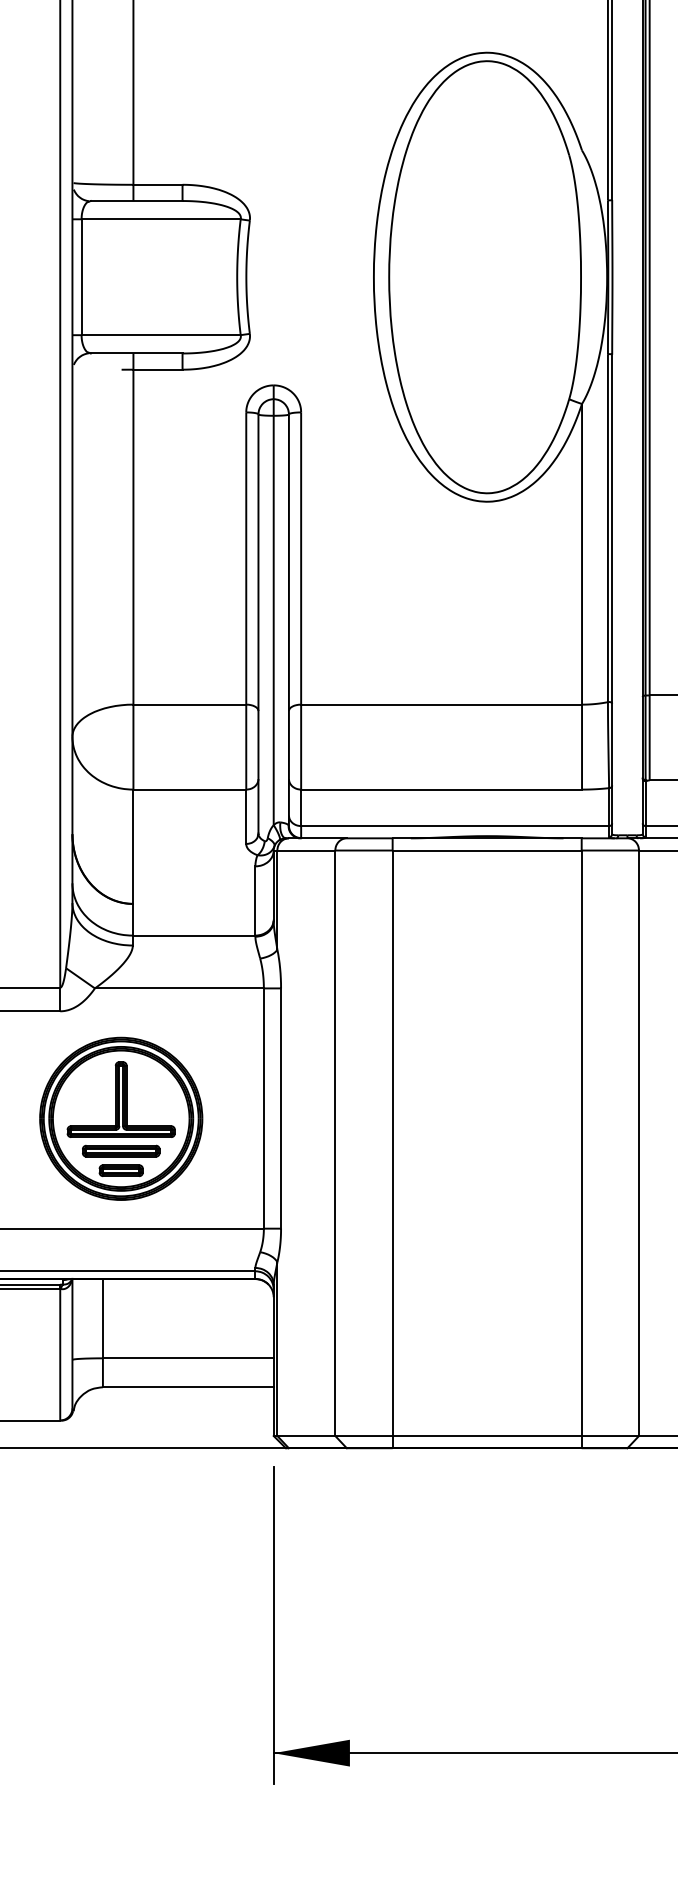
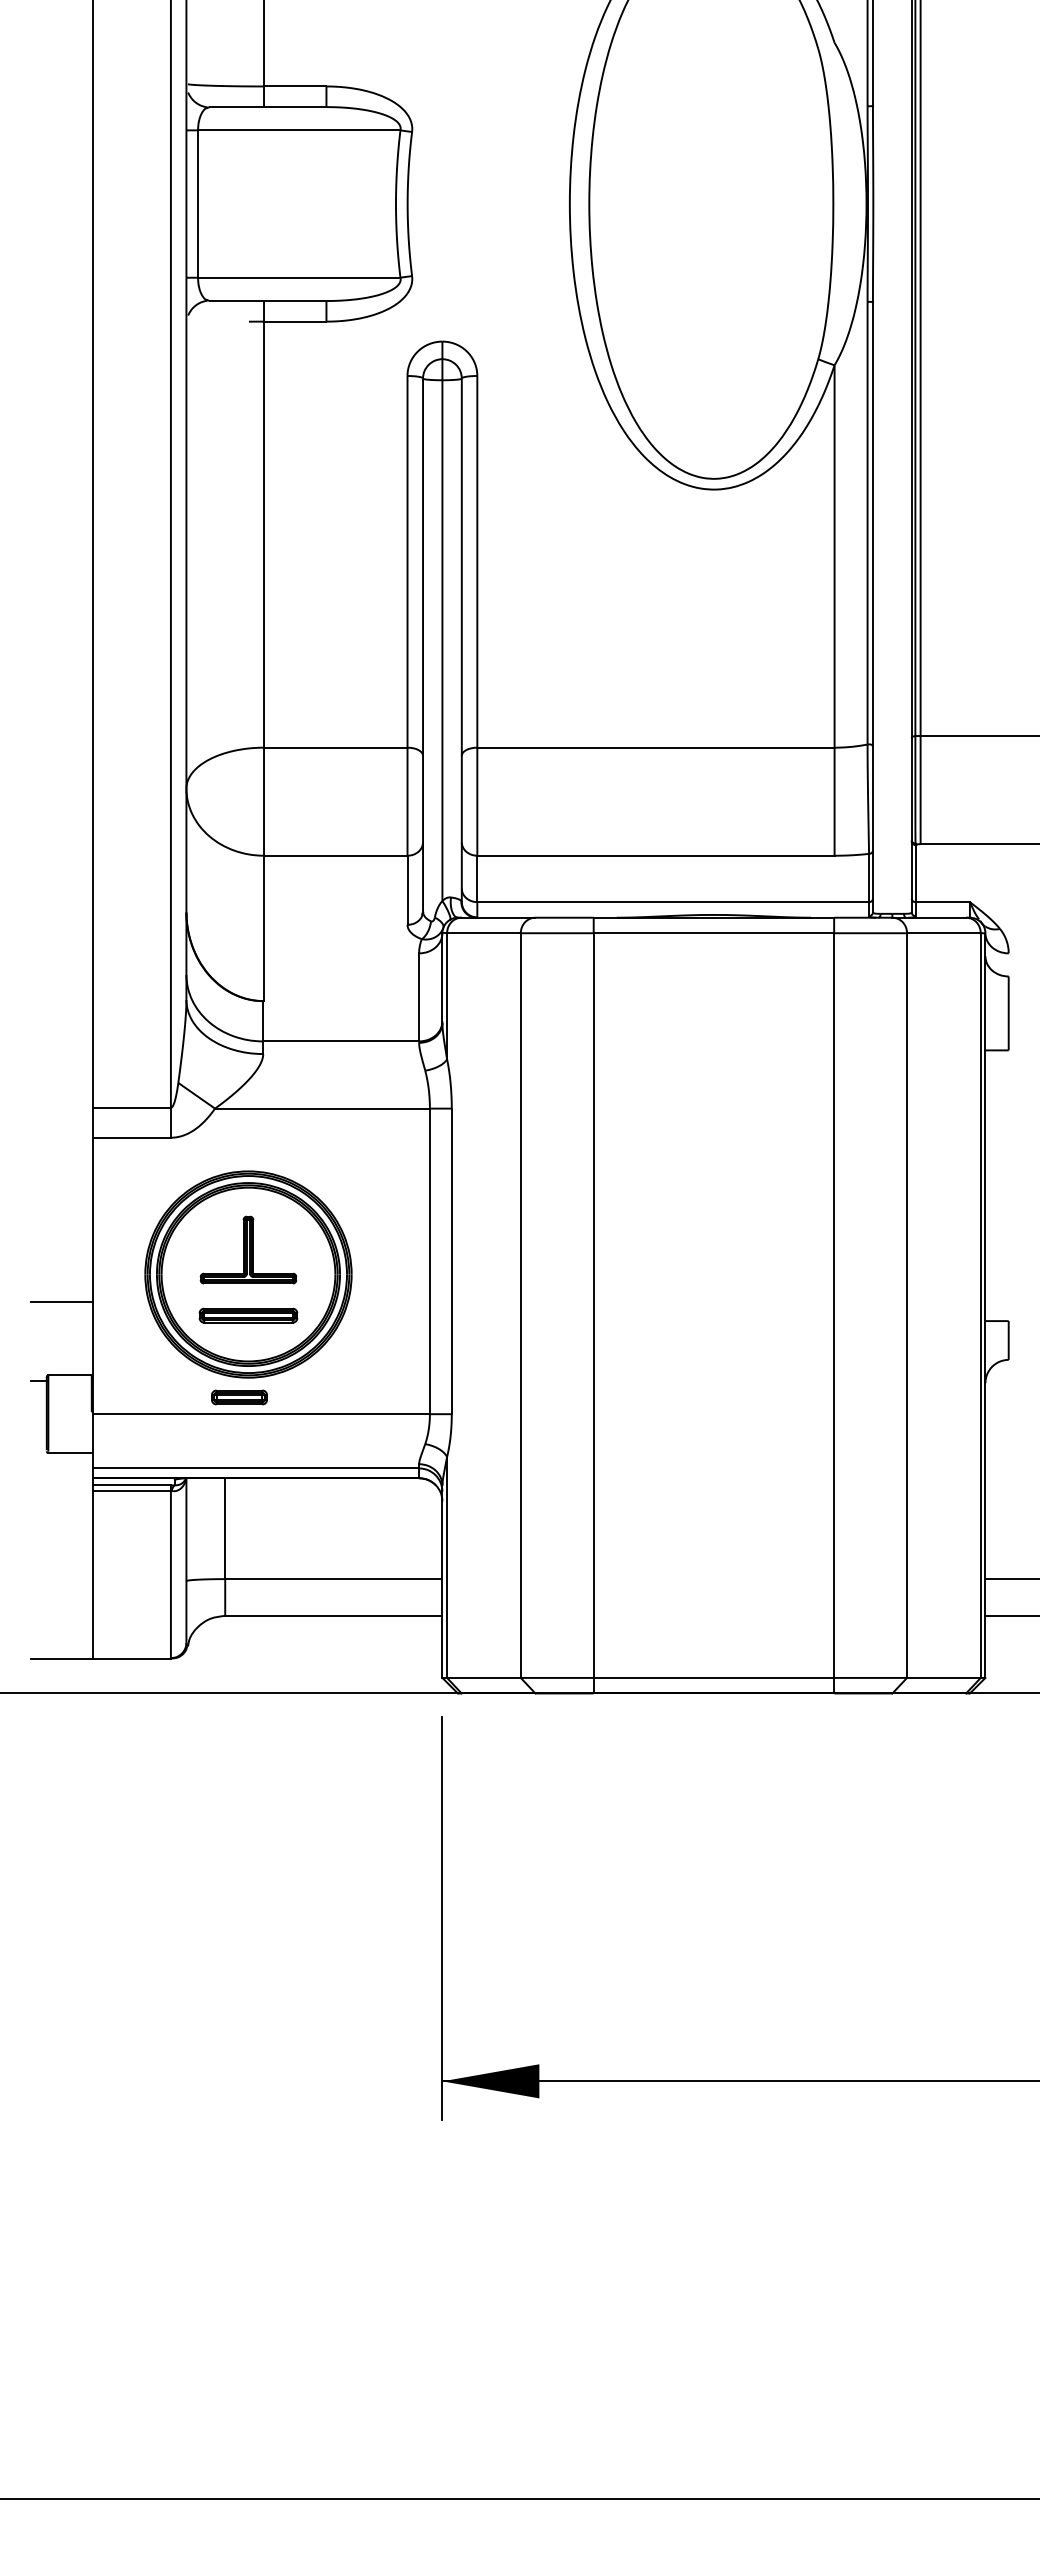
part: (121, 1099) -> (248, 1249), size x0.7
part: (121, 1170) -> (239, 1397), moved

